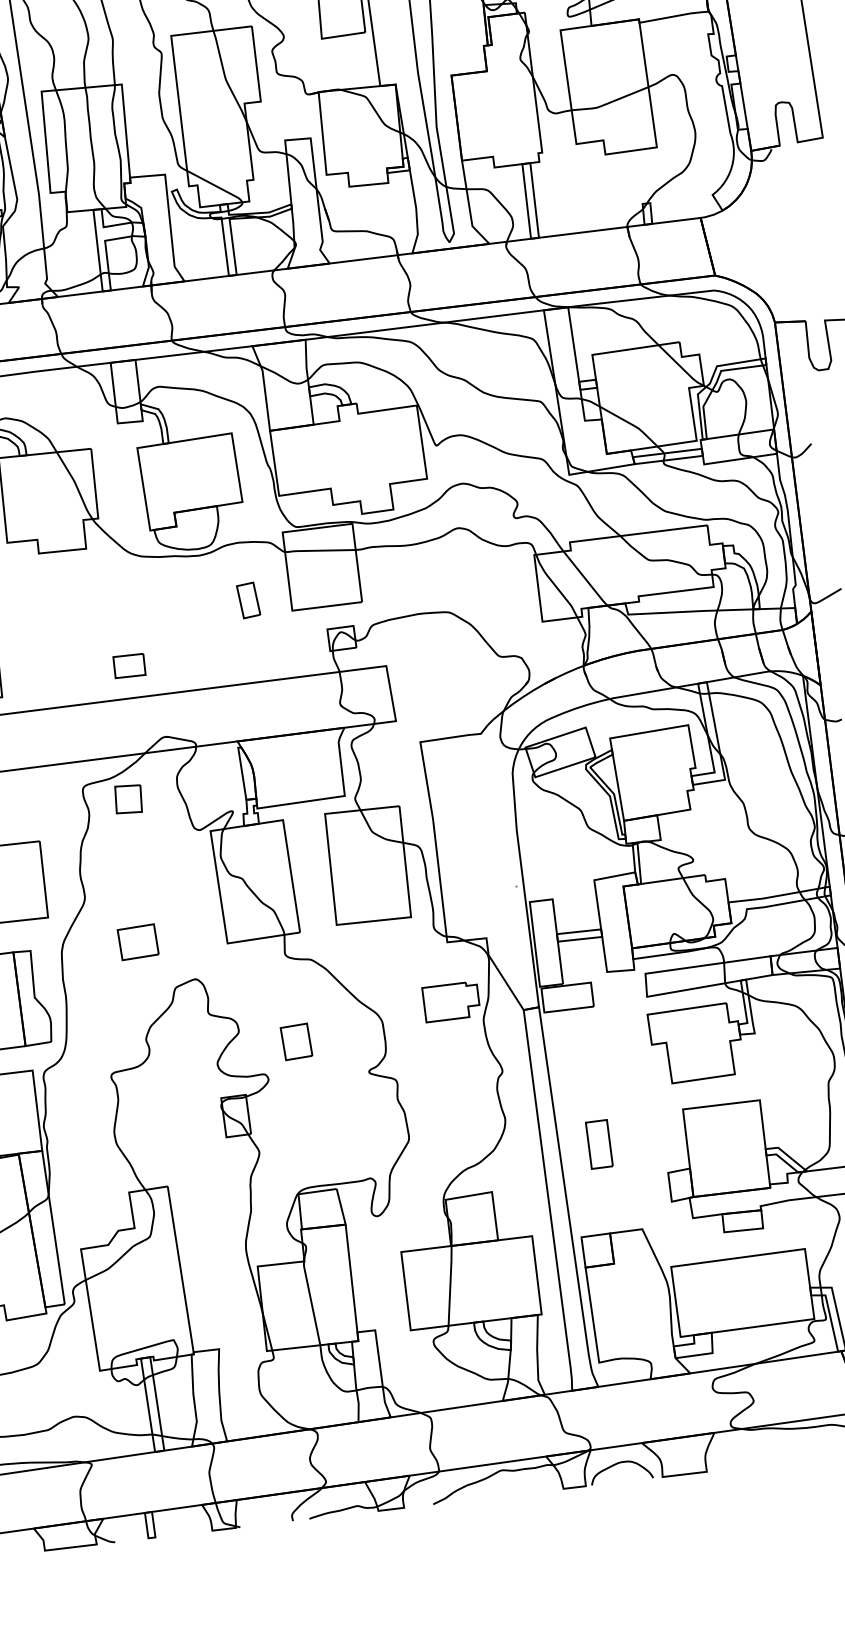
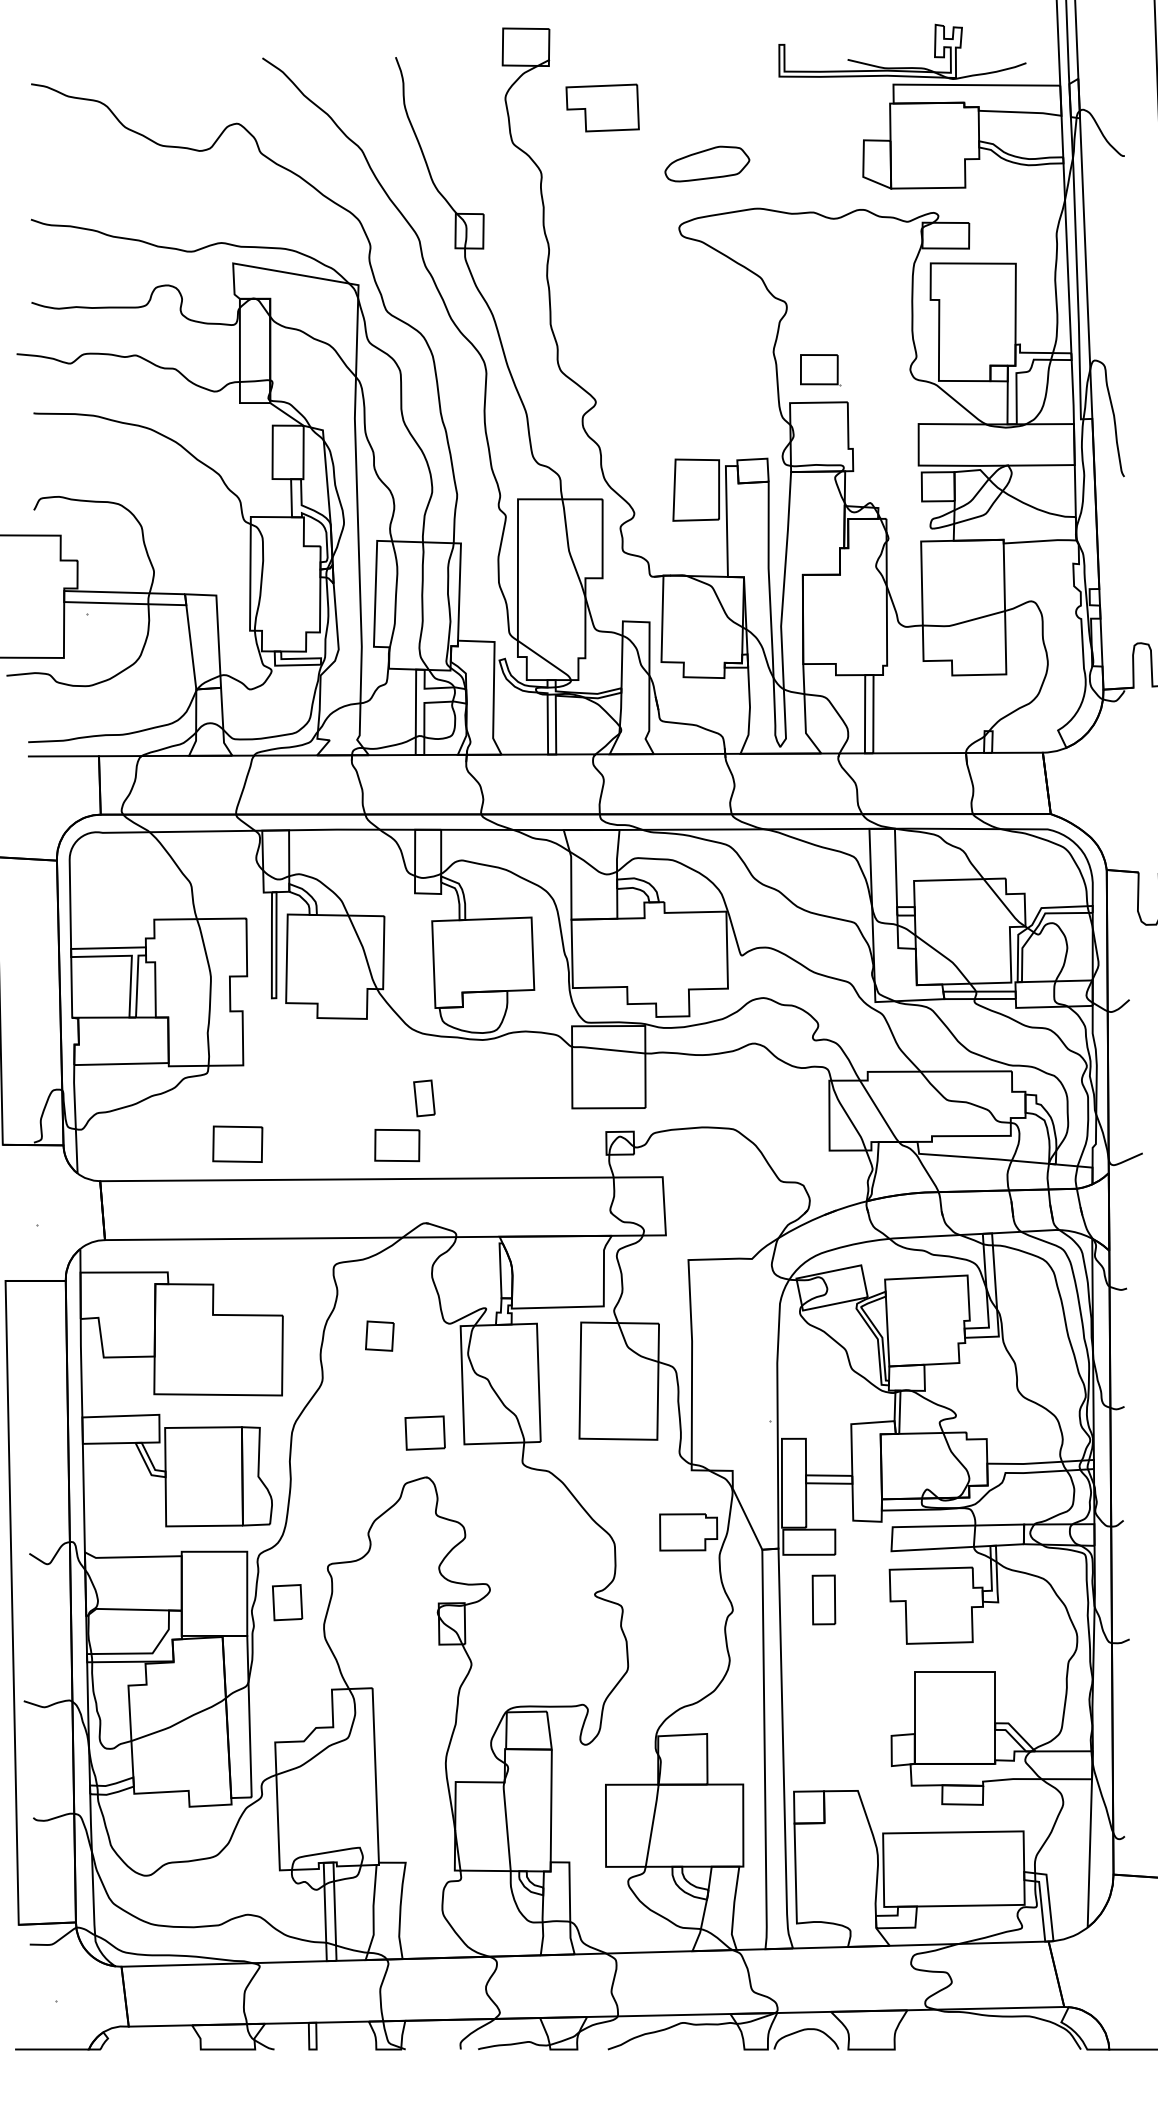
part: (248, 600) -> (424, 1098), moved
part: (128, 666) -> (396, 1145), size x1.4
part: (128, 798) -> (379, 1335), moved
part: (137, 941) -> (424, 1432), moved
part: (296, 1041) -> (287, 1602), moved
part: (598, 1144) -> (823, 1599), moved

